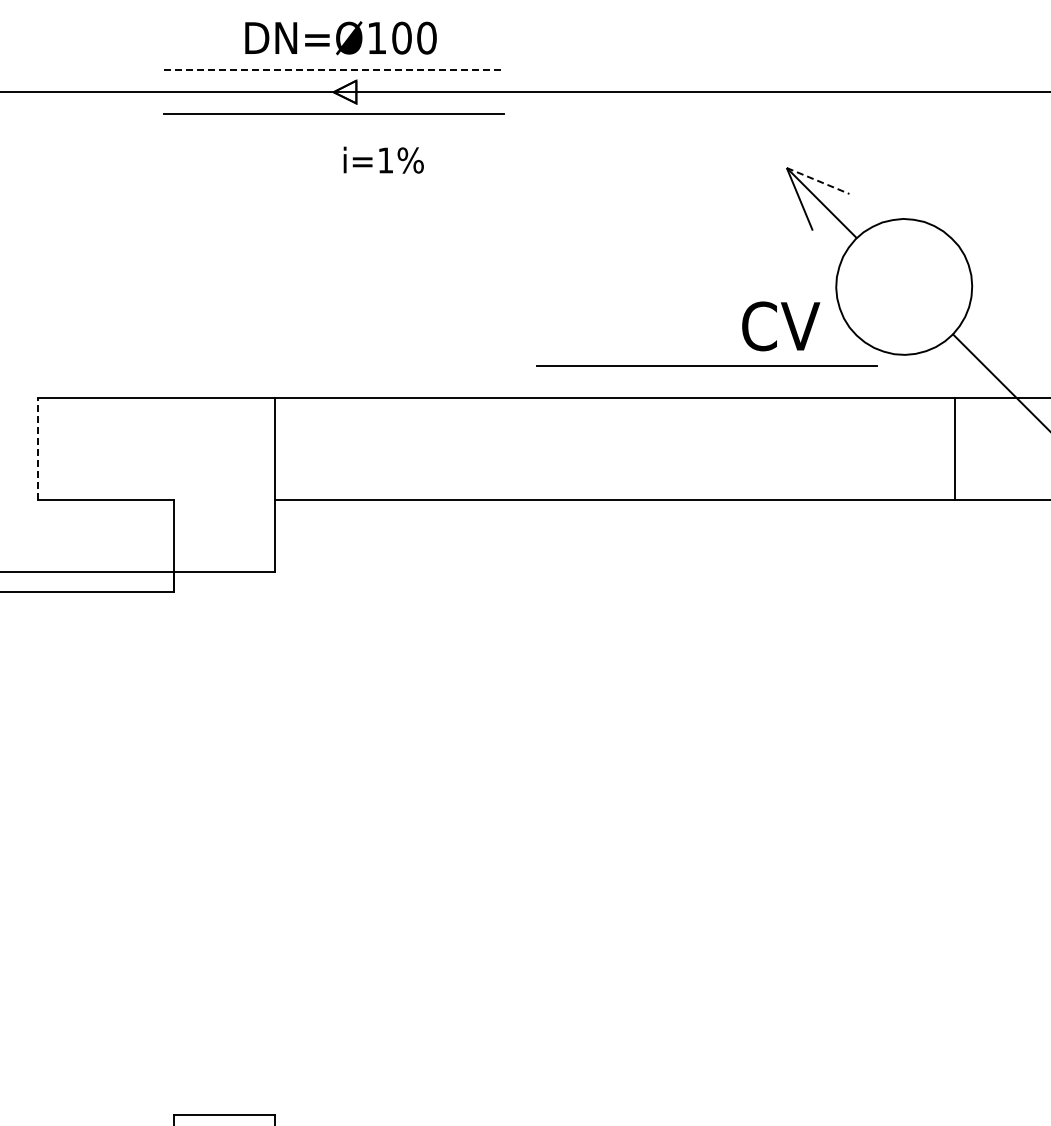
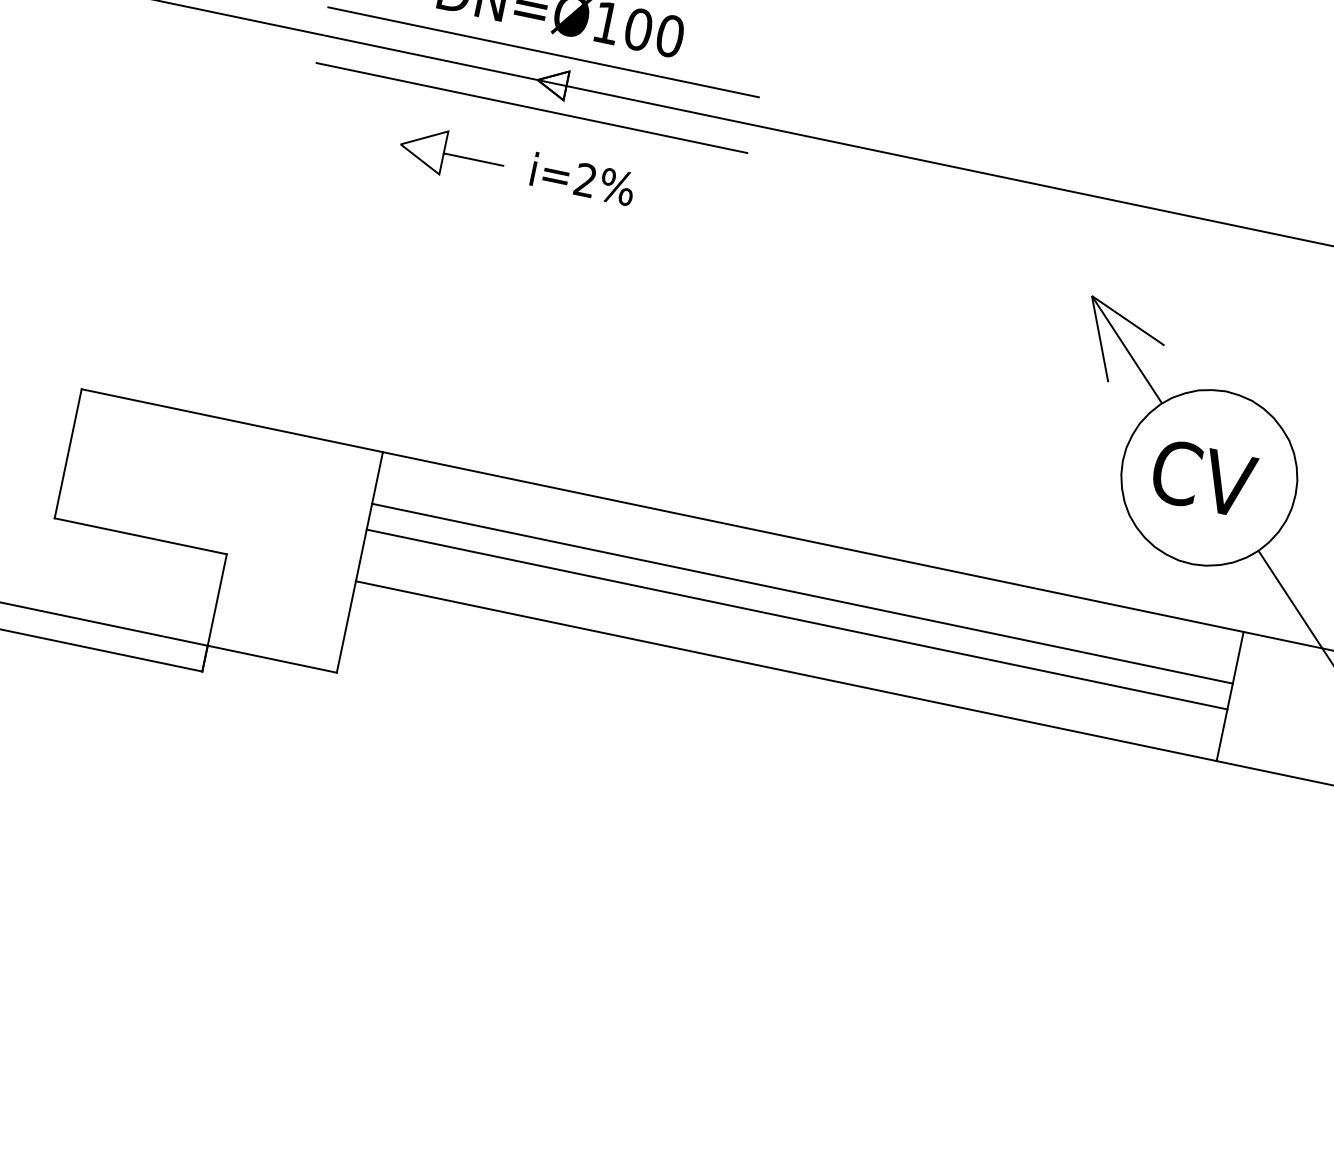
line: (333, 70) -> (543, 52), dashed -> solid
text: (385, 160) -> (585, 180), i=1% -> i=2%
curve: (280, 162) -> (451, 154), added
line: (818, 180) -> (1128, 320), dashed -> solid
text: (781, 326) -> (1204, 478), moved
line: (706, 365) -> (937, 525), removed
line: (614, 438) -> (801, 593), added
line: (37, 448) -> (68, 453), dashed -> solid
line: (614, 459) -> (796, 619), added

